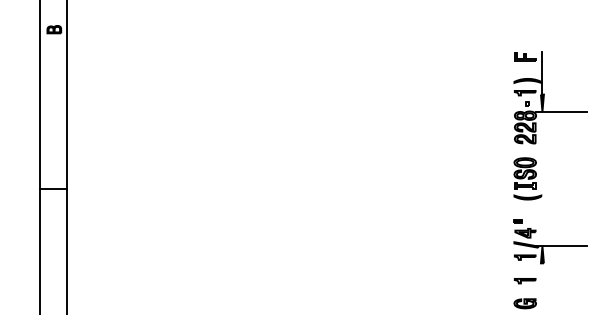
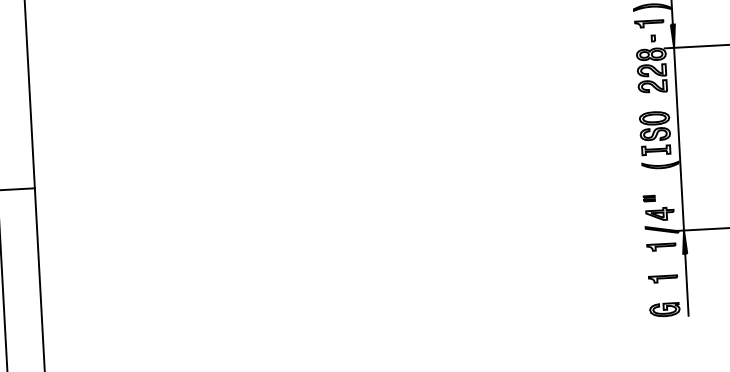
line: (542, 178) -> (679, 138), added
line: (542, 286) -> (687, 285), added

